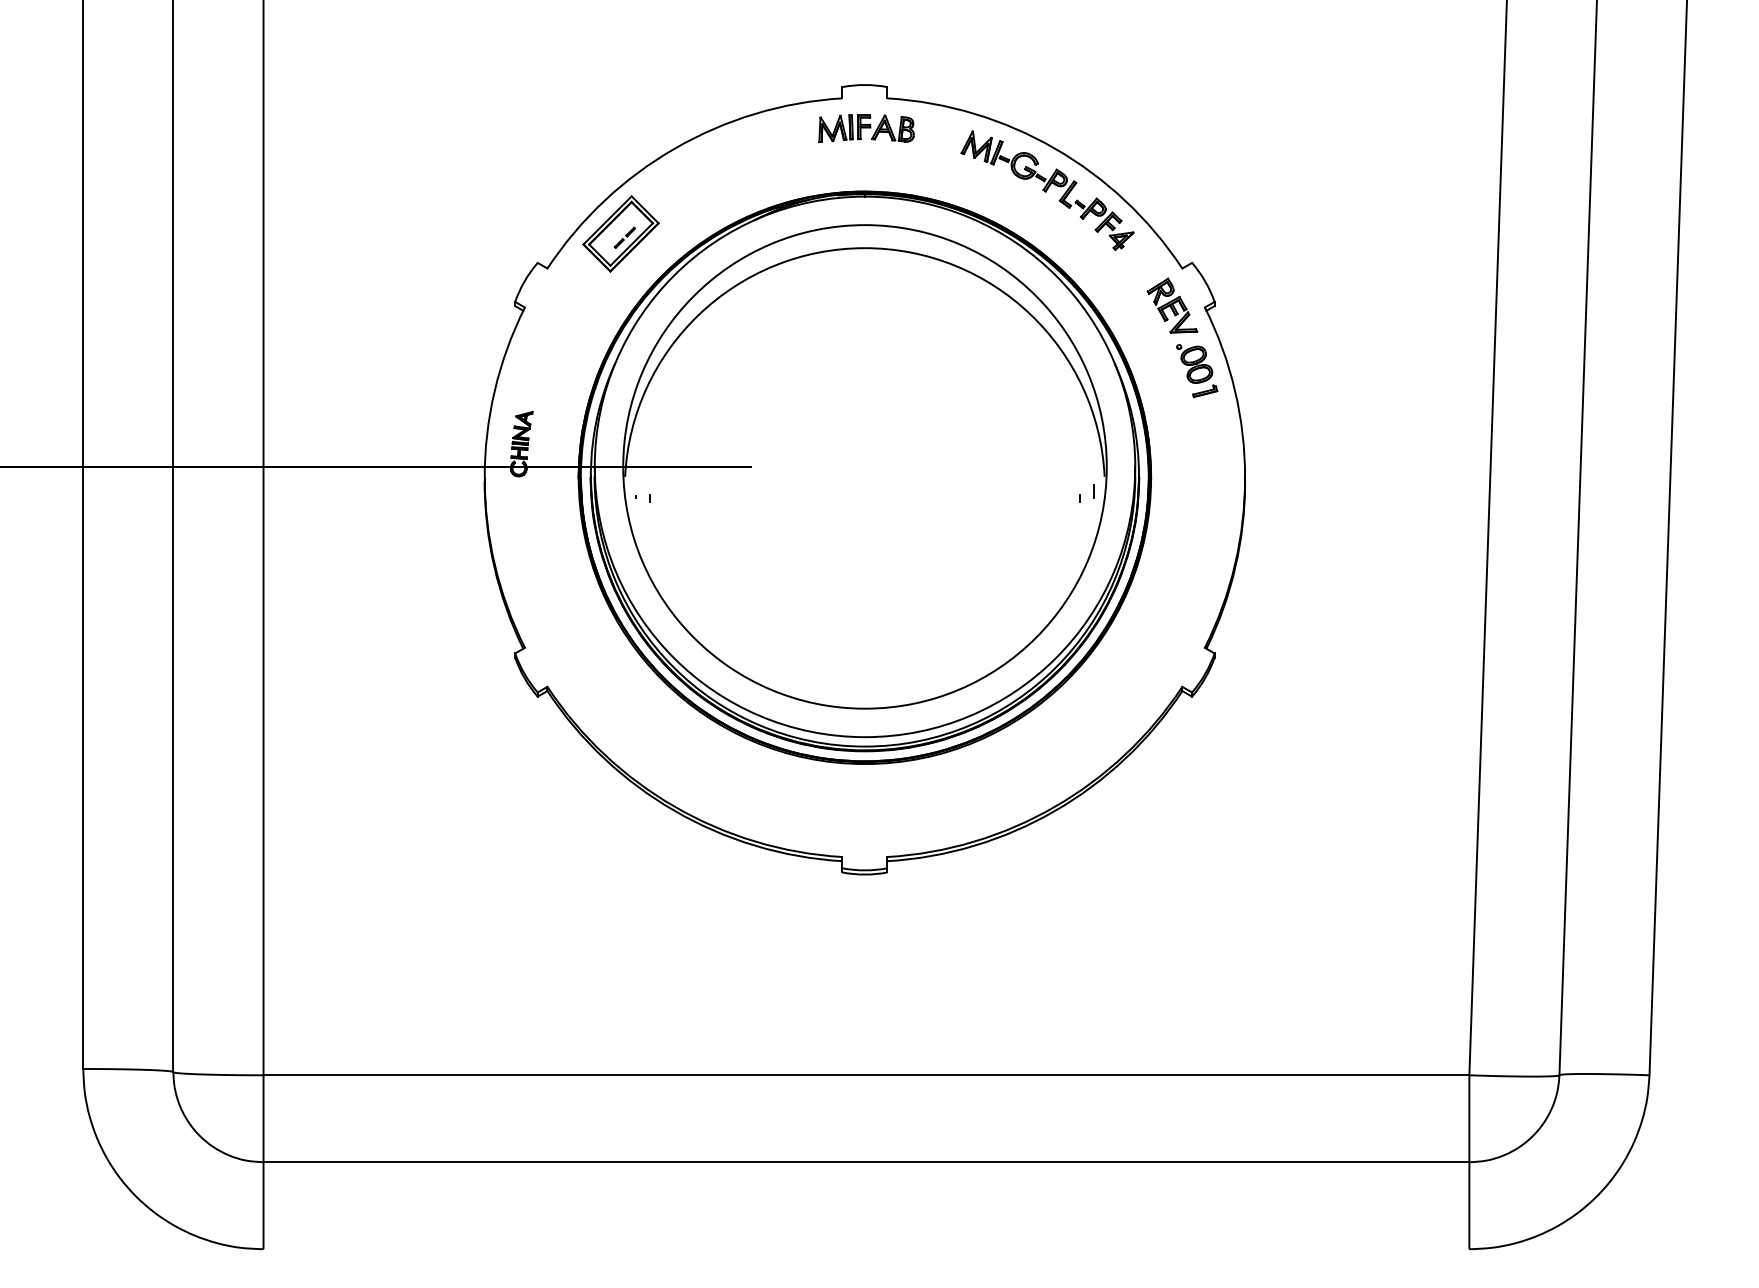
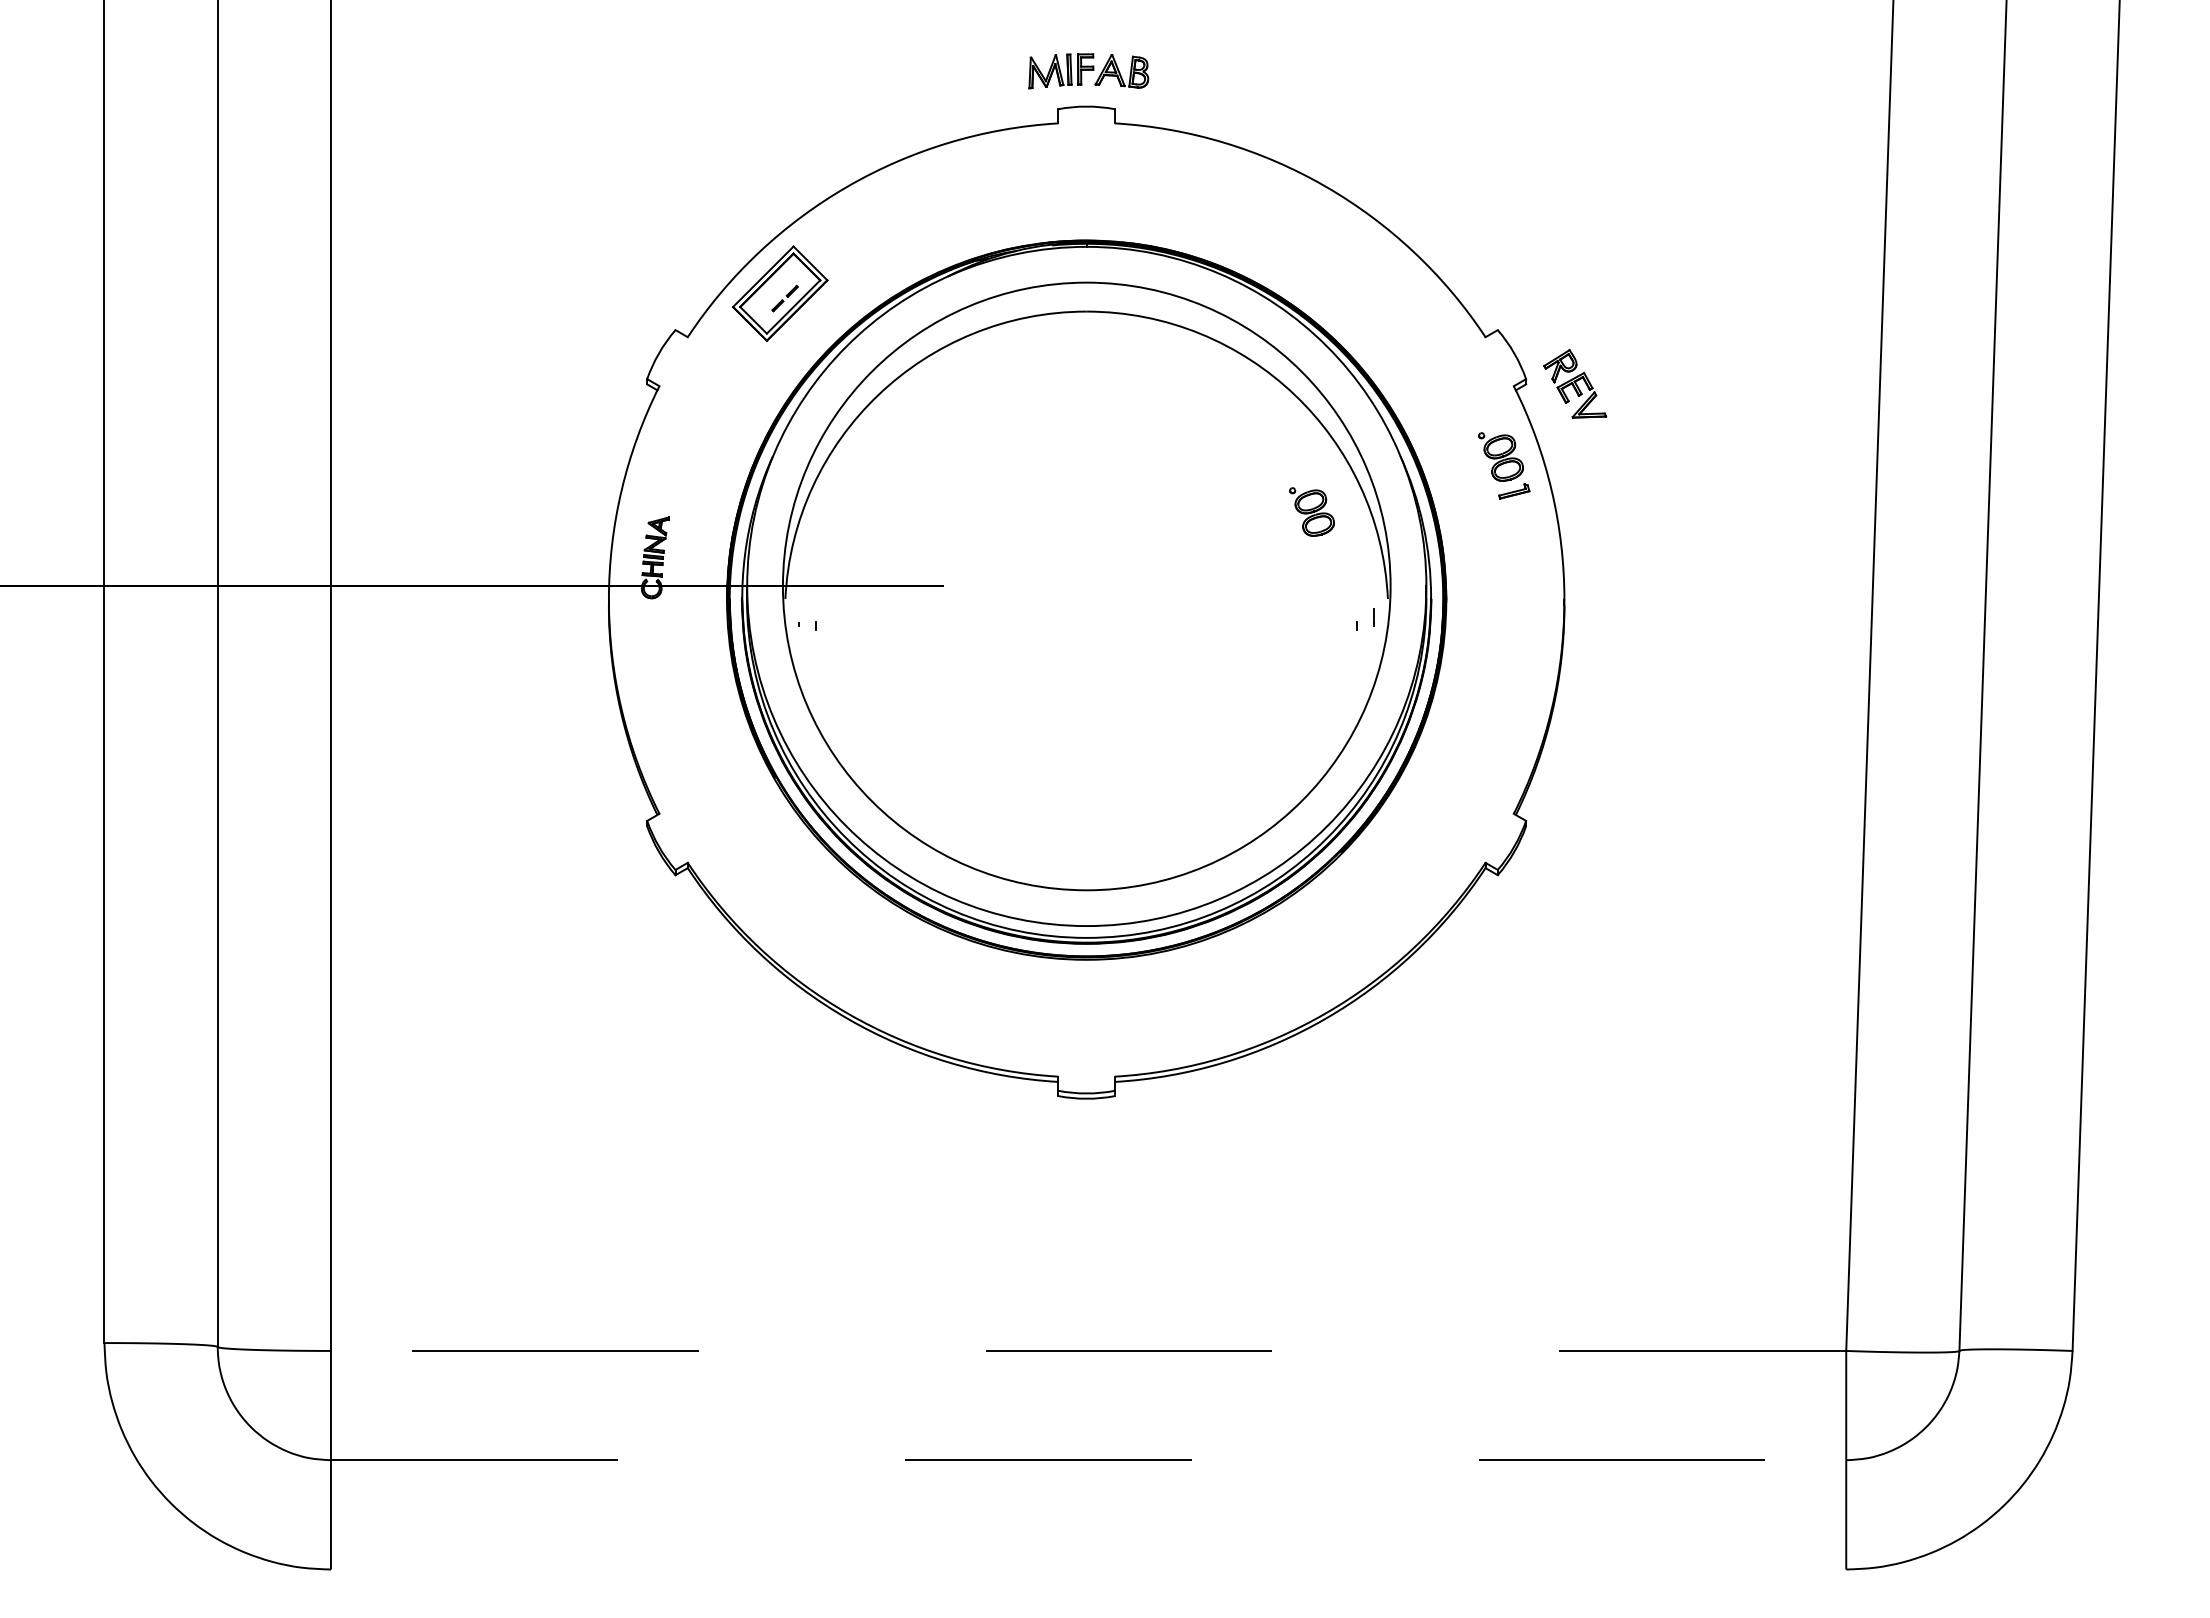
part: (866, 128) -> (1088, 71), moved
part: (1047, 190) -> (1316, 239), removed
part: (1172, 305) -> (1575, 383), moved
part: (1043, 407) -> (1311, 511), added
line: (866, 1074) -> (1088, 1350), solid -> dashed
line: (866, 1162) -> (1088, 1460), solid -> dashed

